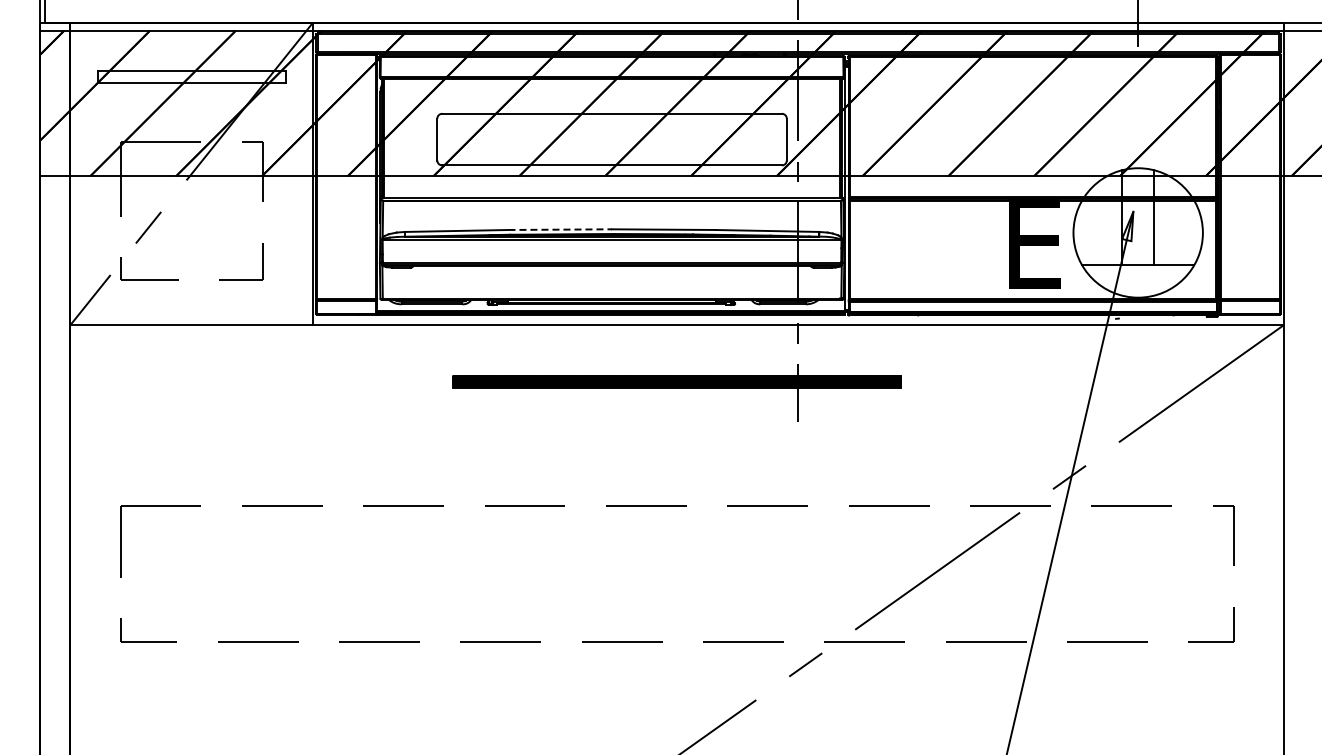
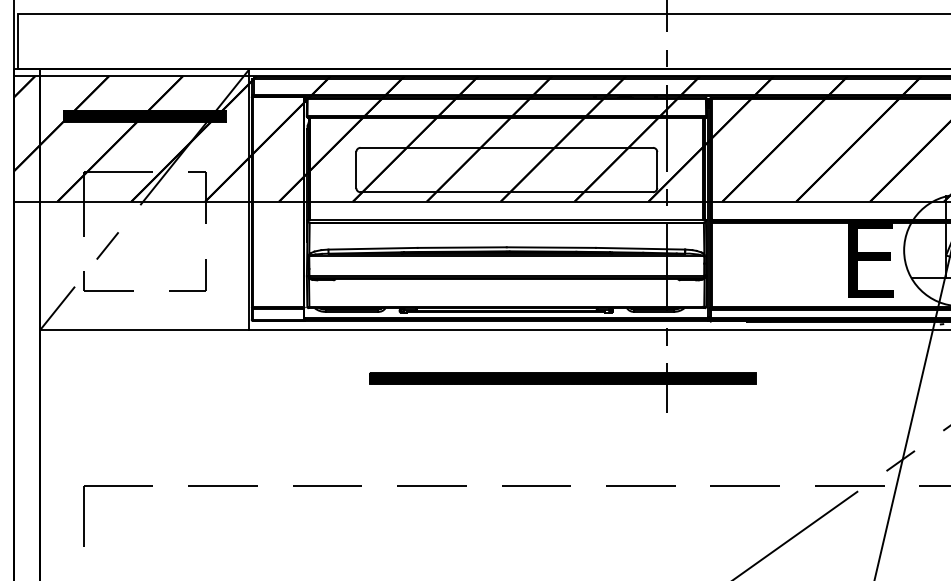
hatch: (191, 77) -> (144, 116), added
line: (560, 229) -> (462, 247), dashed -> solid

